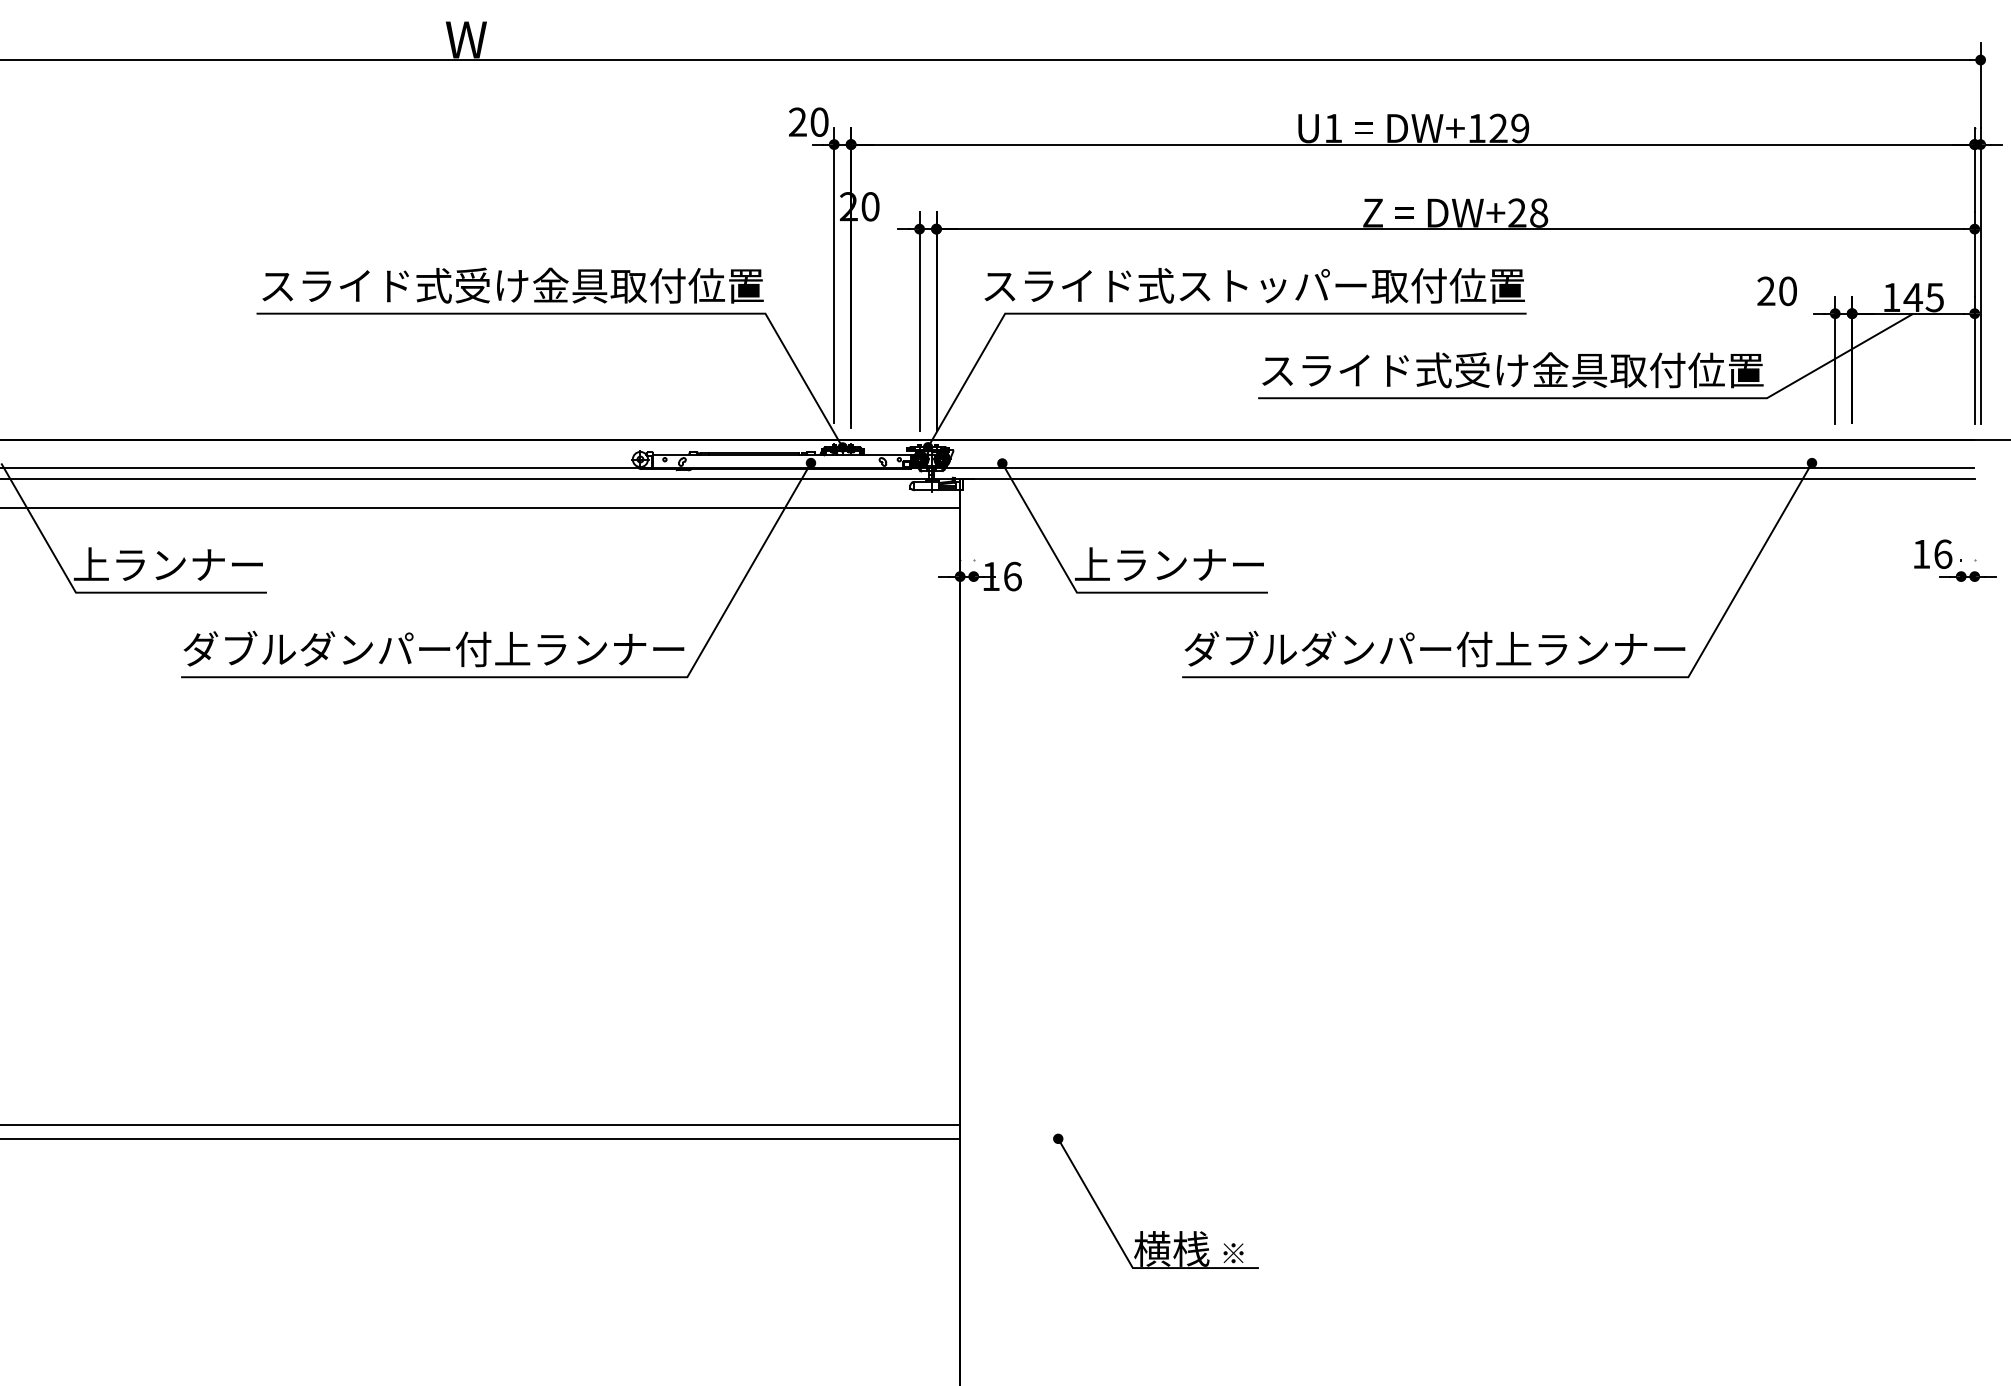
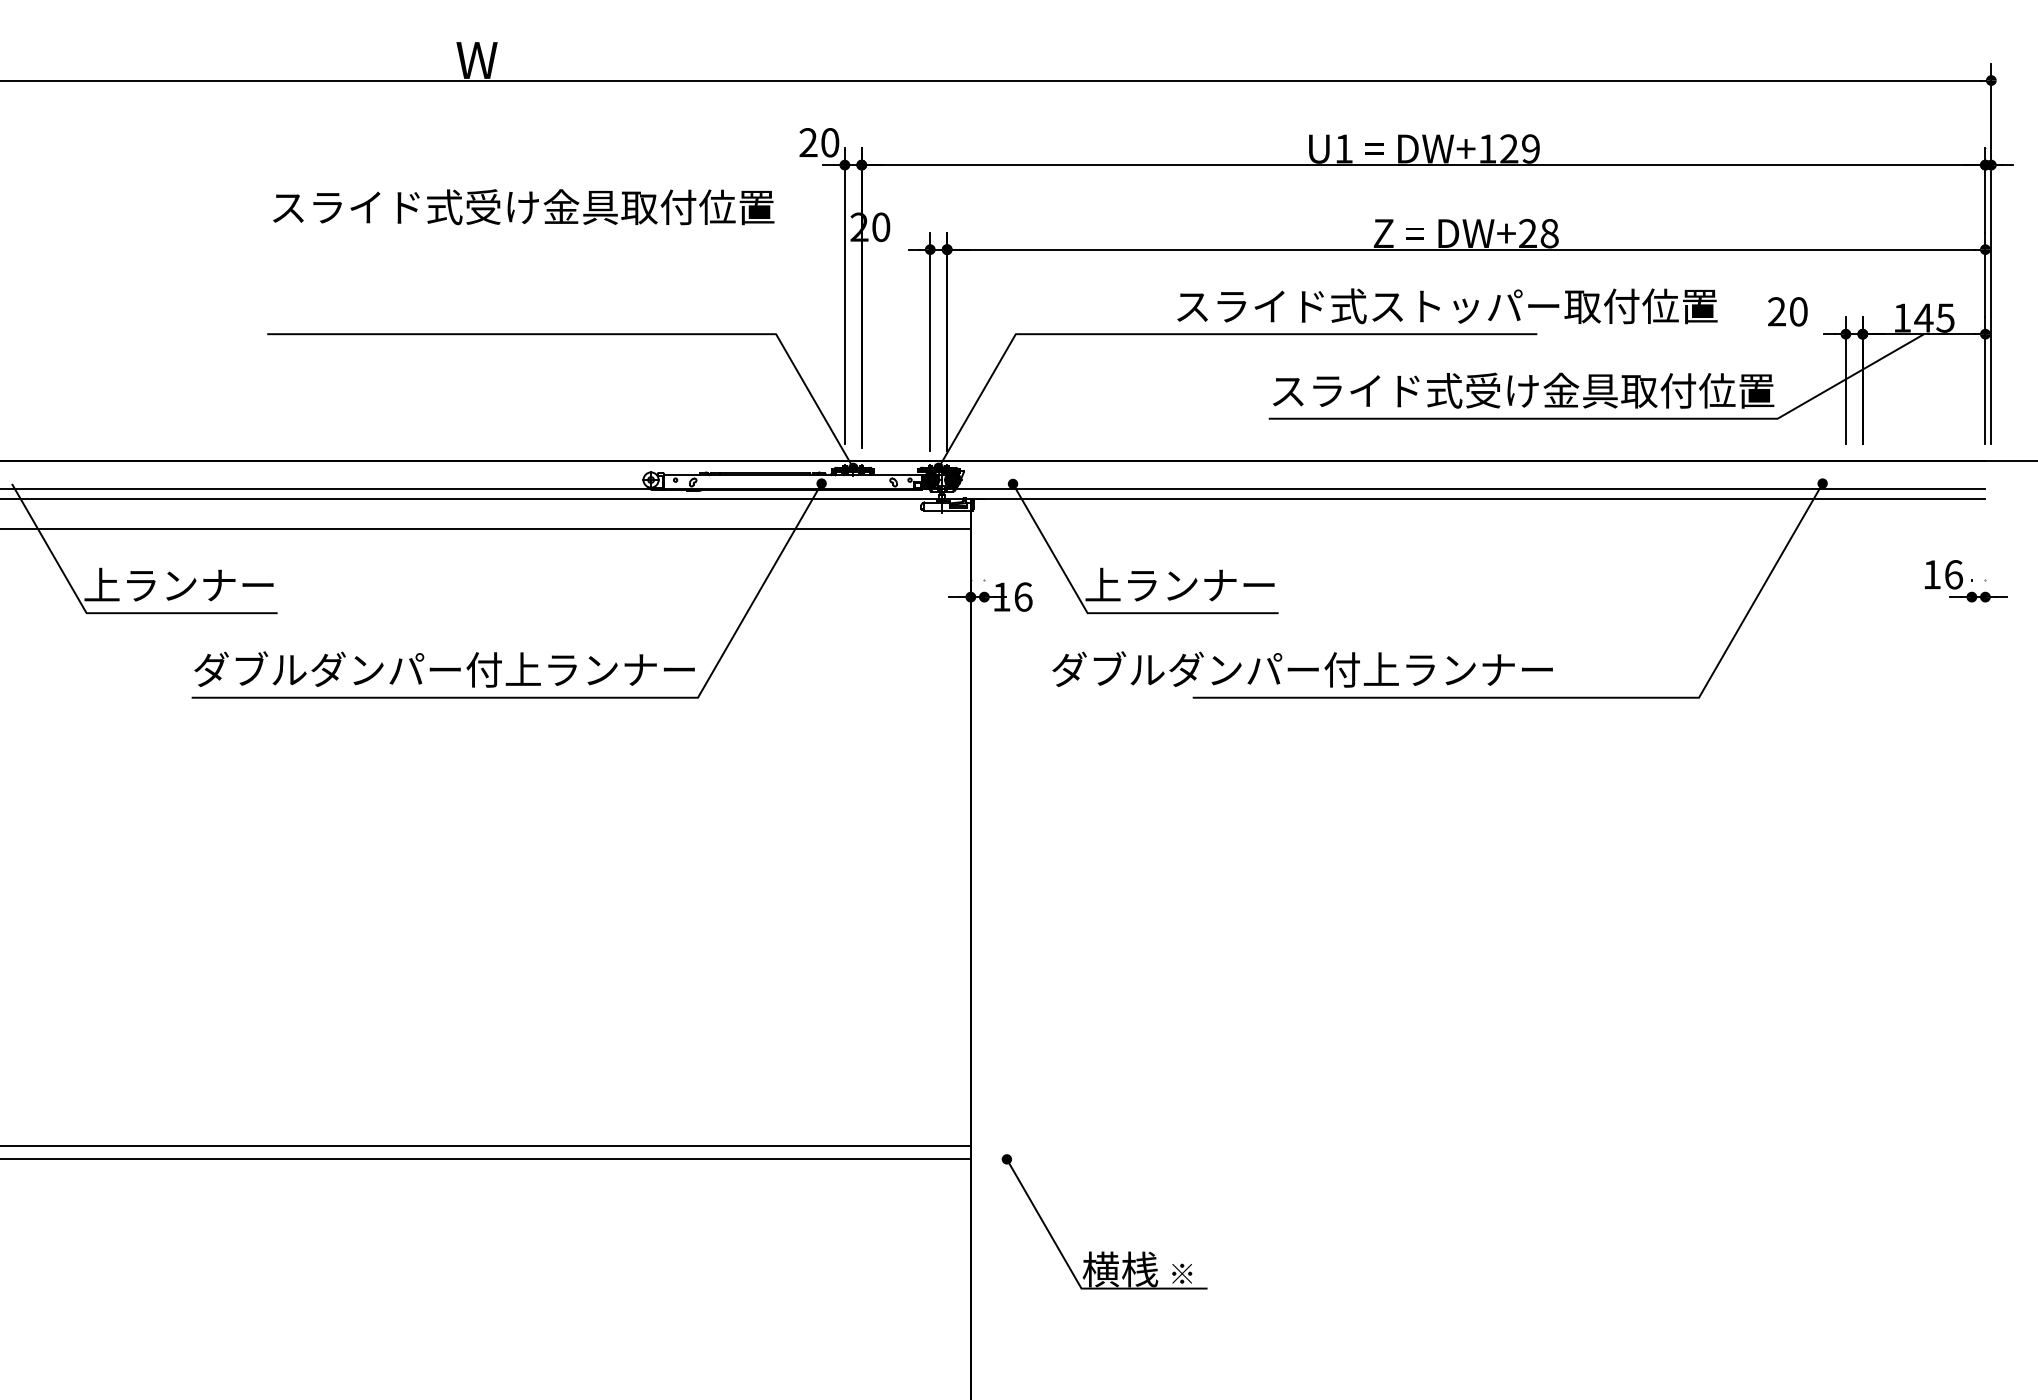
text: (512, 285) -> (523, 207), moved
text: (1254, 285) -> (1447, 306), moved
text: (1434, 648) -> (1302, 669), moved
part: (1155, 1230) -> (1104, 1251), moved

